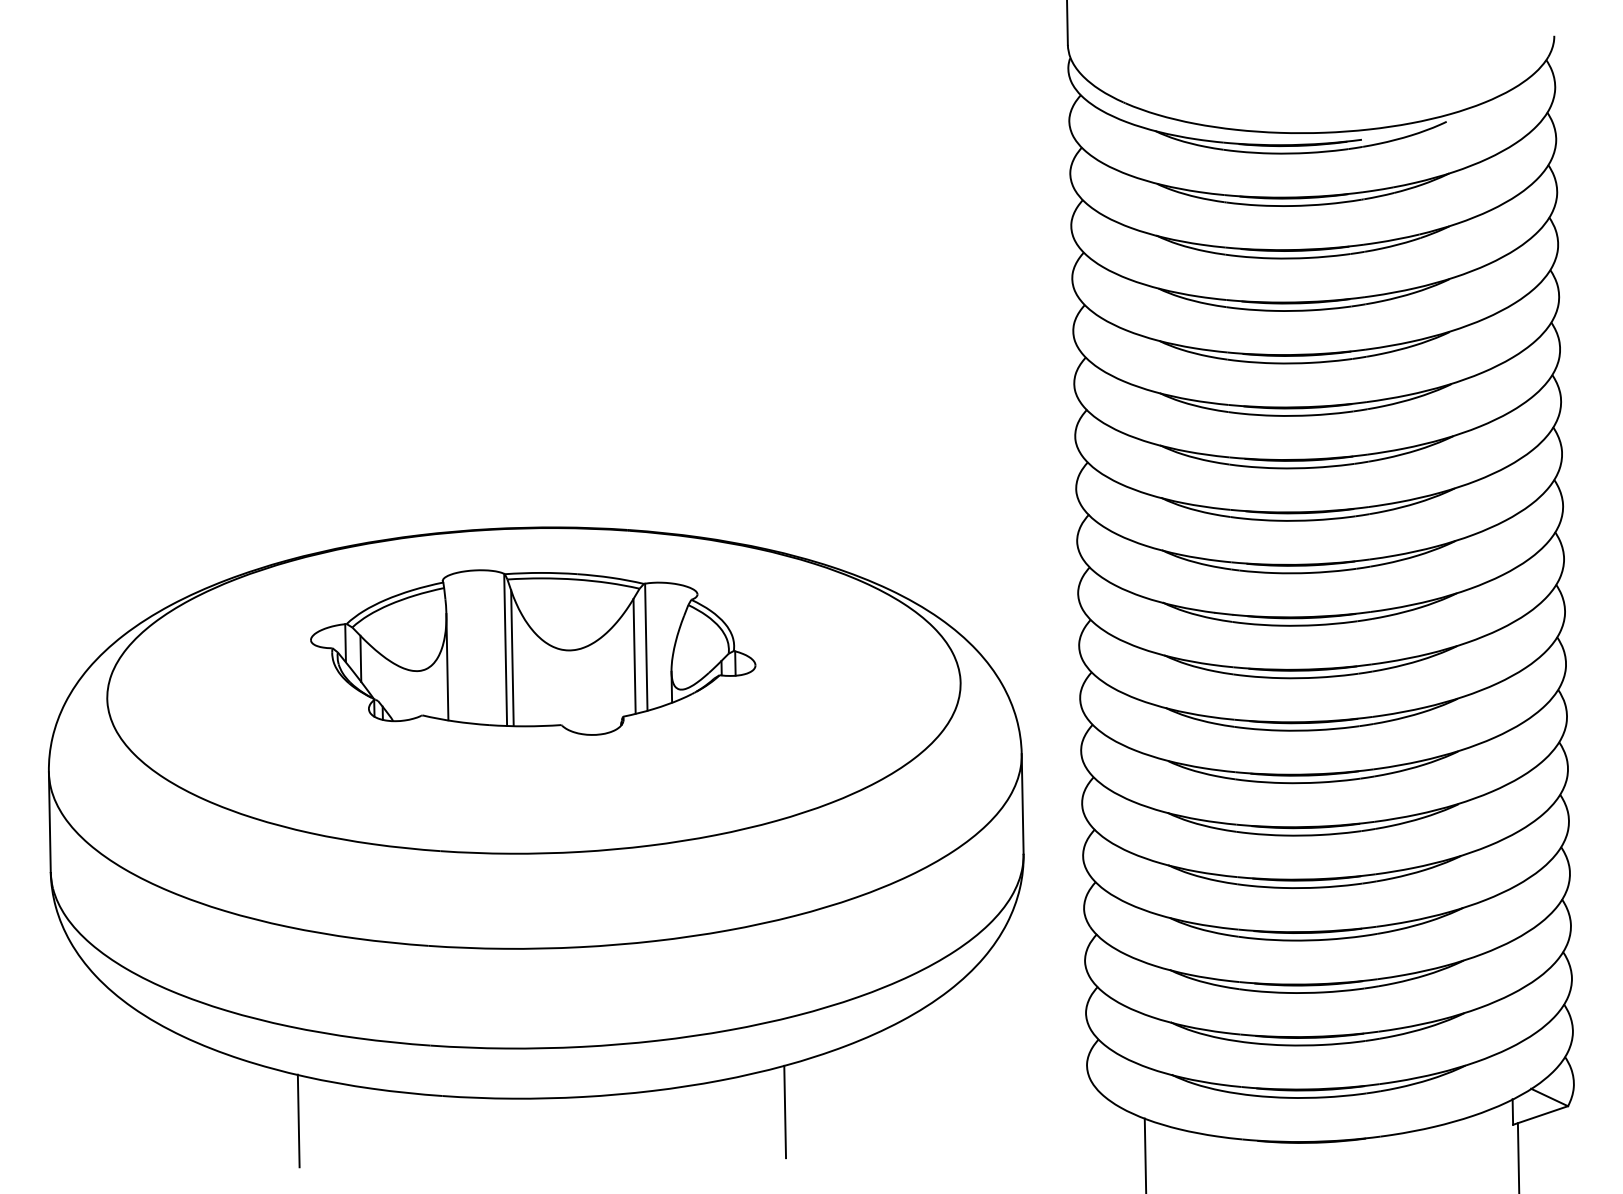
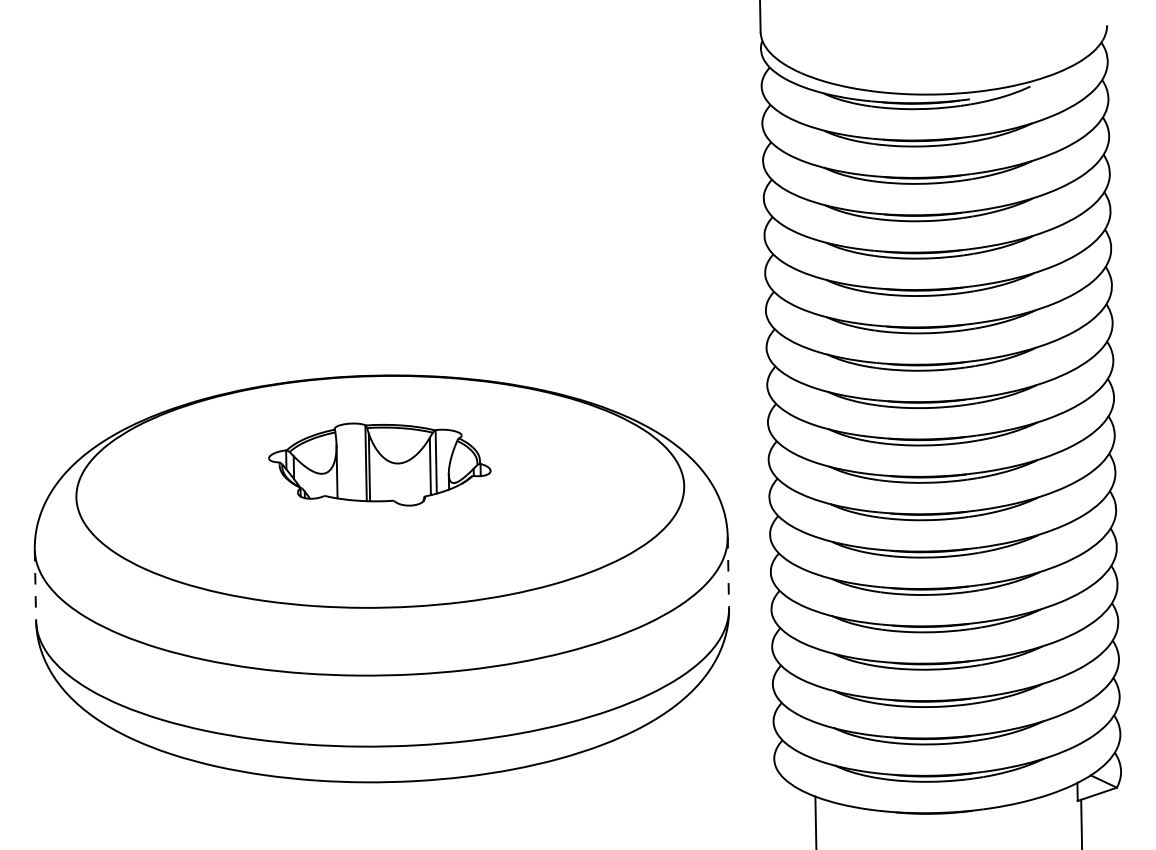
part: (533, 652) -> (379, 464), size x0.7
line: (1022, 803) -> (728, 572), solid -> dashed
line: (49, 822) -> (35, 585), solid -> dashed
line: (785, 1111) -> (559, 791), removed
line: (298, 1120) -> (212, 797), removed

